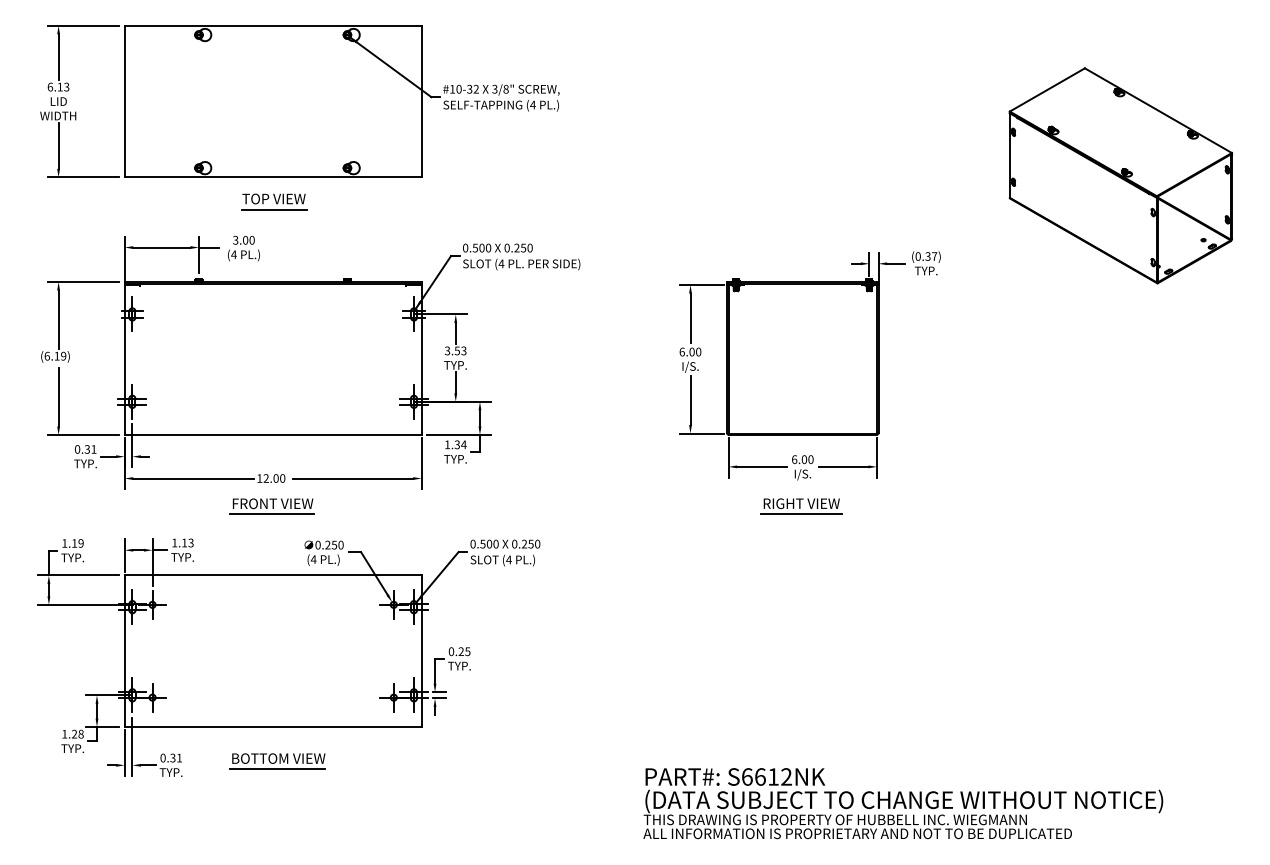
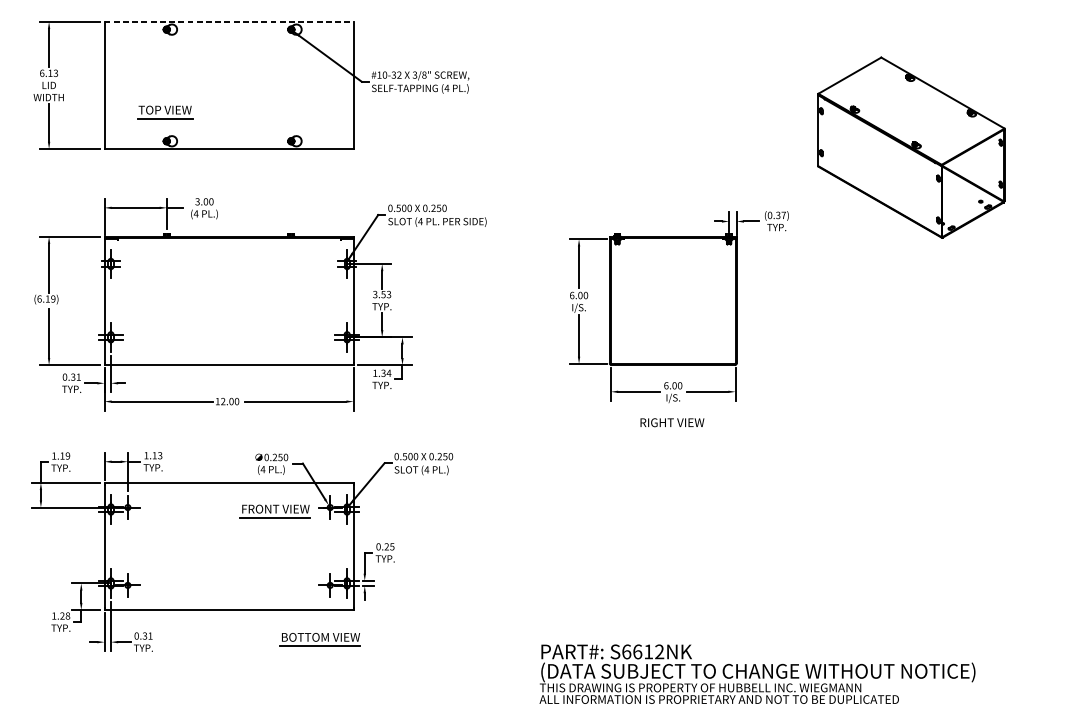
line: (273, 25) -> (229, 21), solid -> dashed
part: (1120, 175) -> (911, 147), moved
part: (274, 201) -> (165, 112), moved
part: (271, 506) -> (274, 511), moved
line: (801, 514) -> (672, 431), removed
part: (277, 761) -> (319, 639), moved

